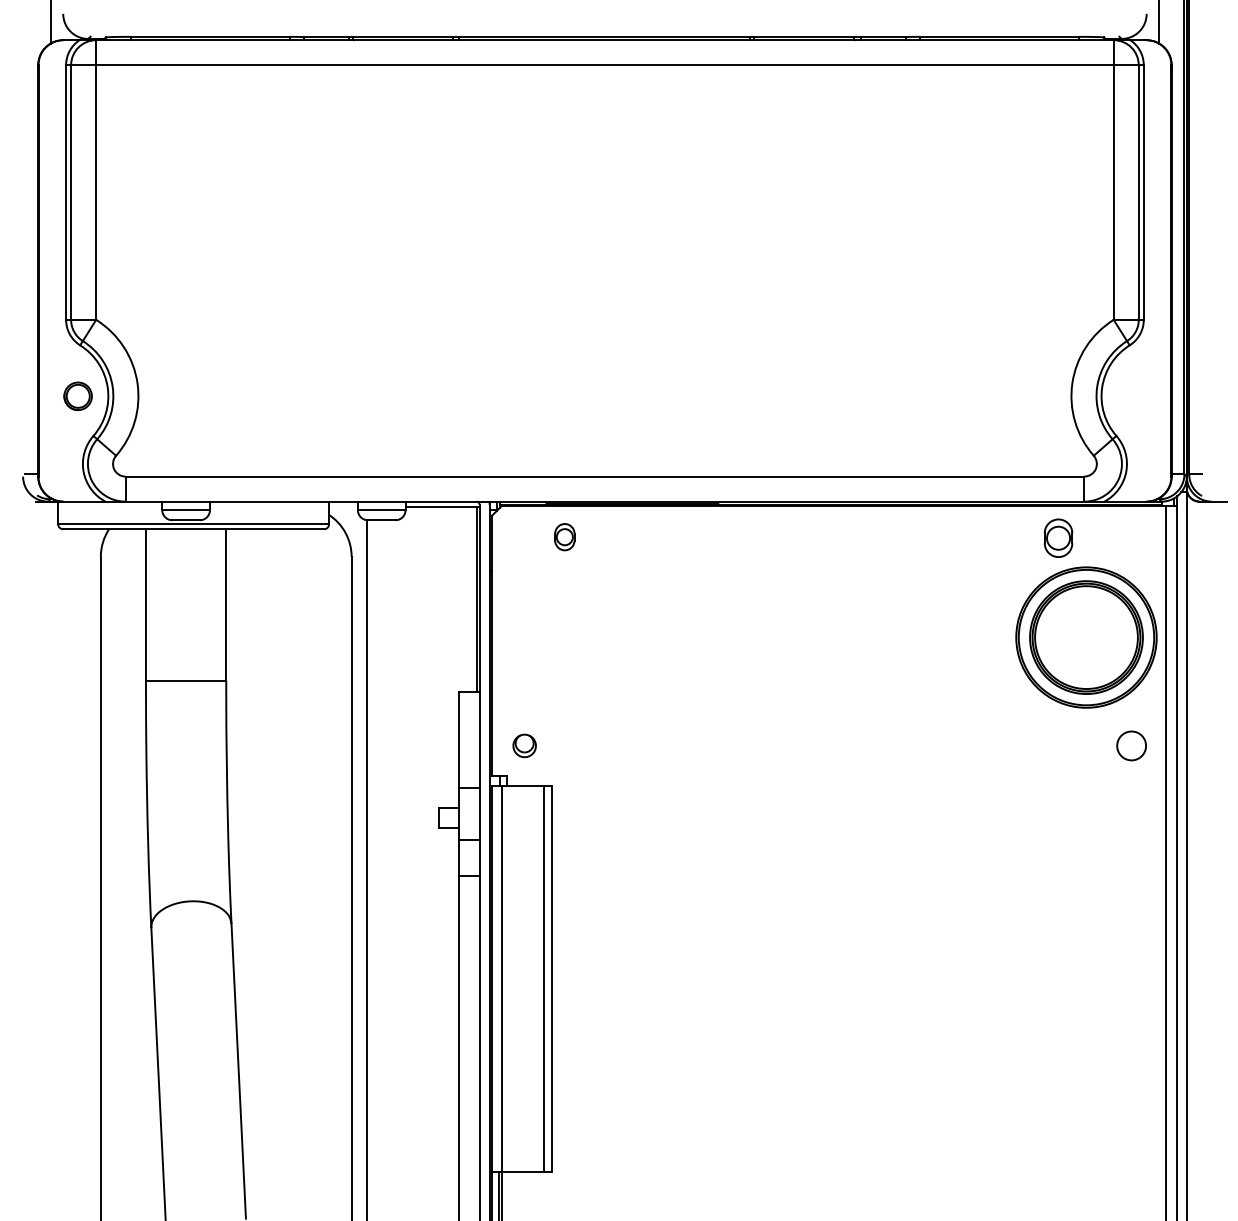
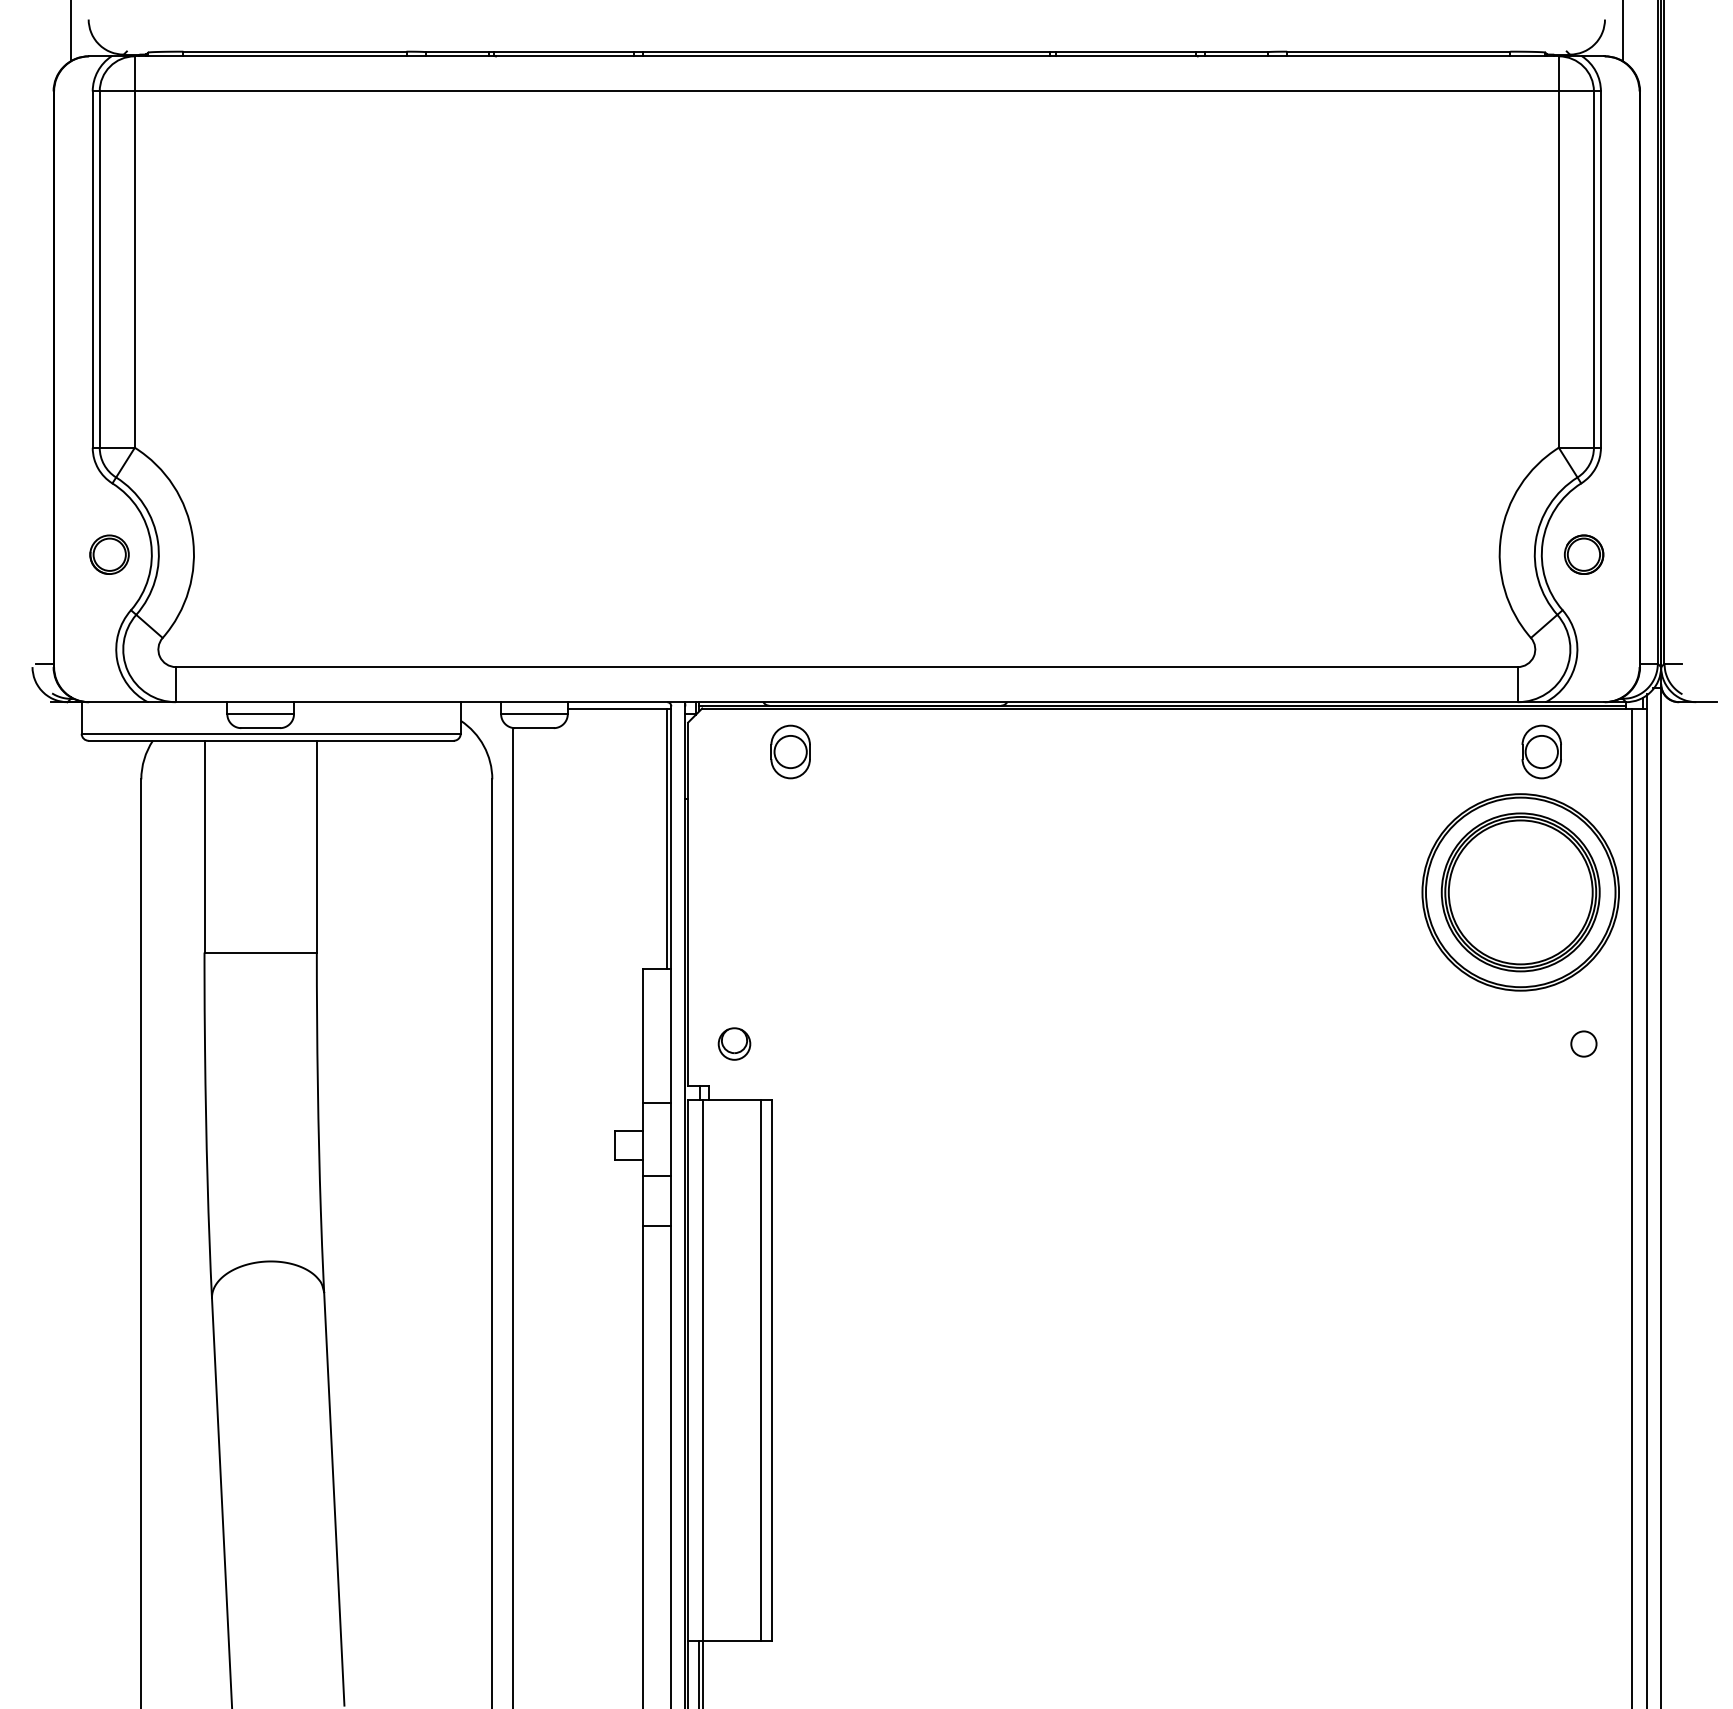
part: (1131, 396) -> (1583, 555), added
part: (564, 536) -> (790, 750), size x1.43
part: (1058, 537) -> (1541, 750), moved
circle: (1131, 745) -> (1583, 1043), size x0.62

